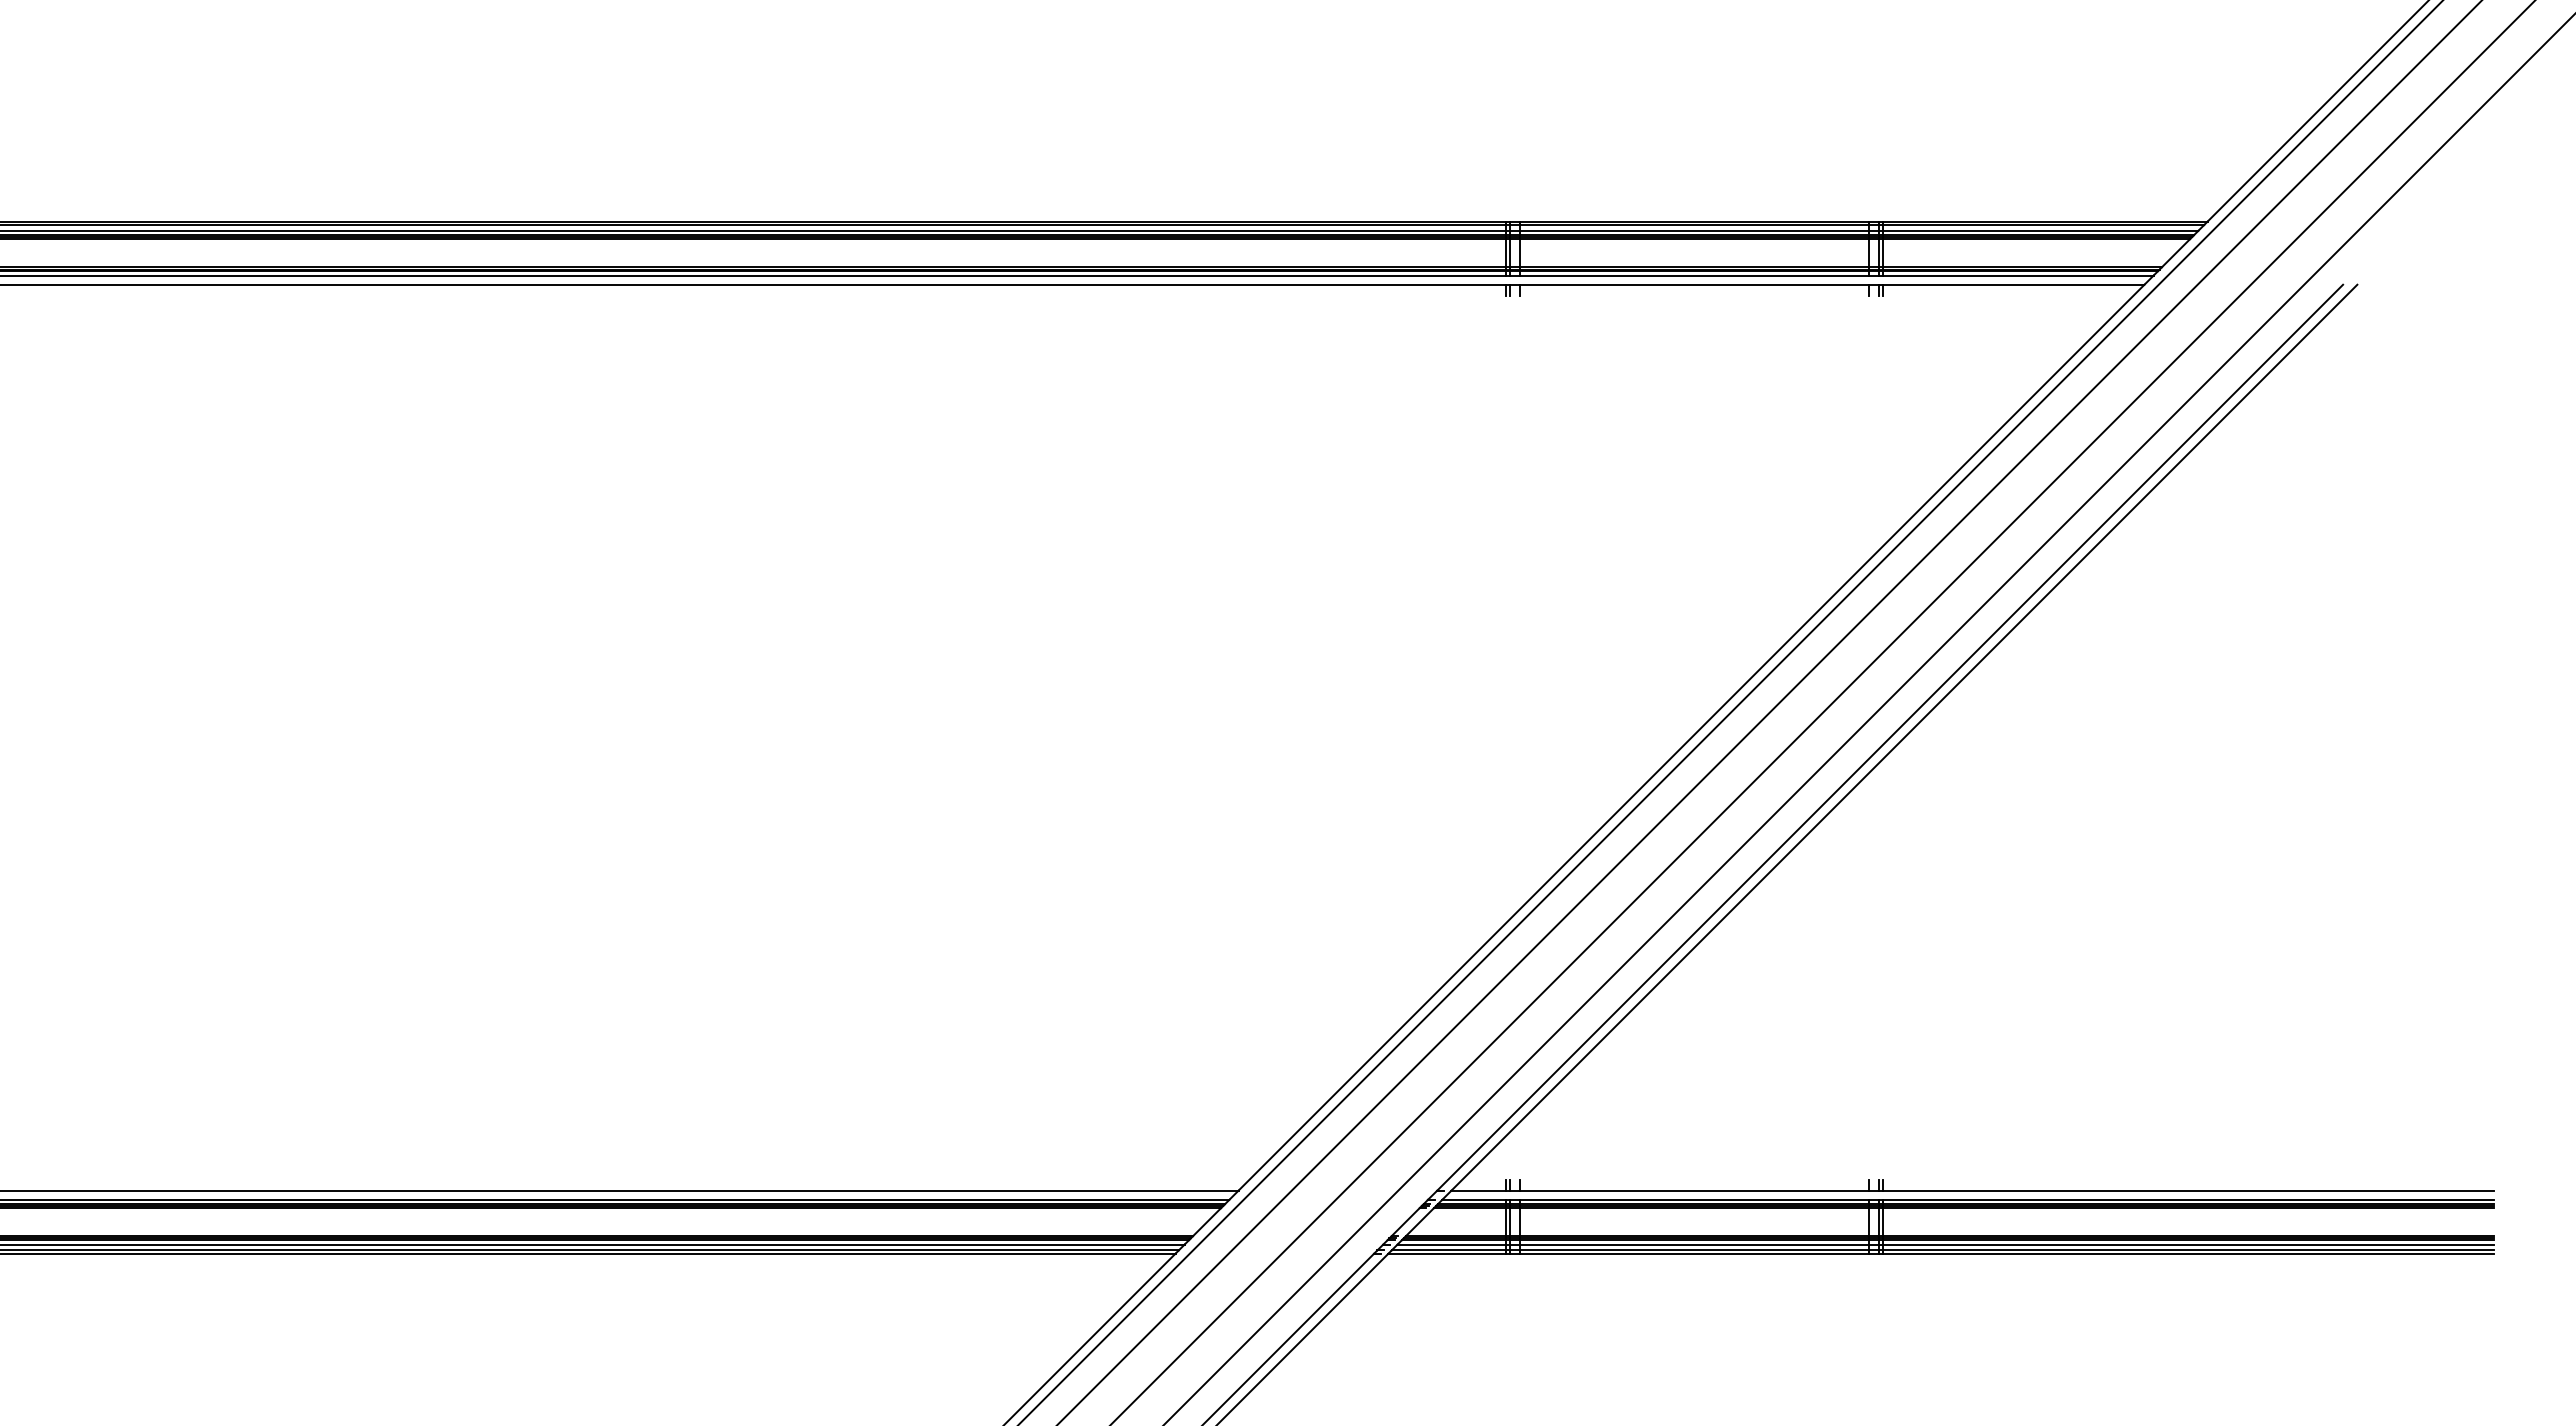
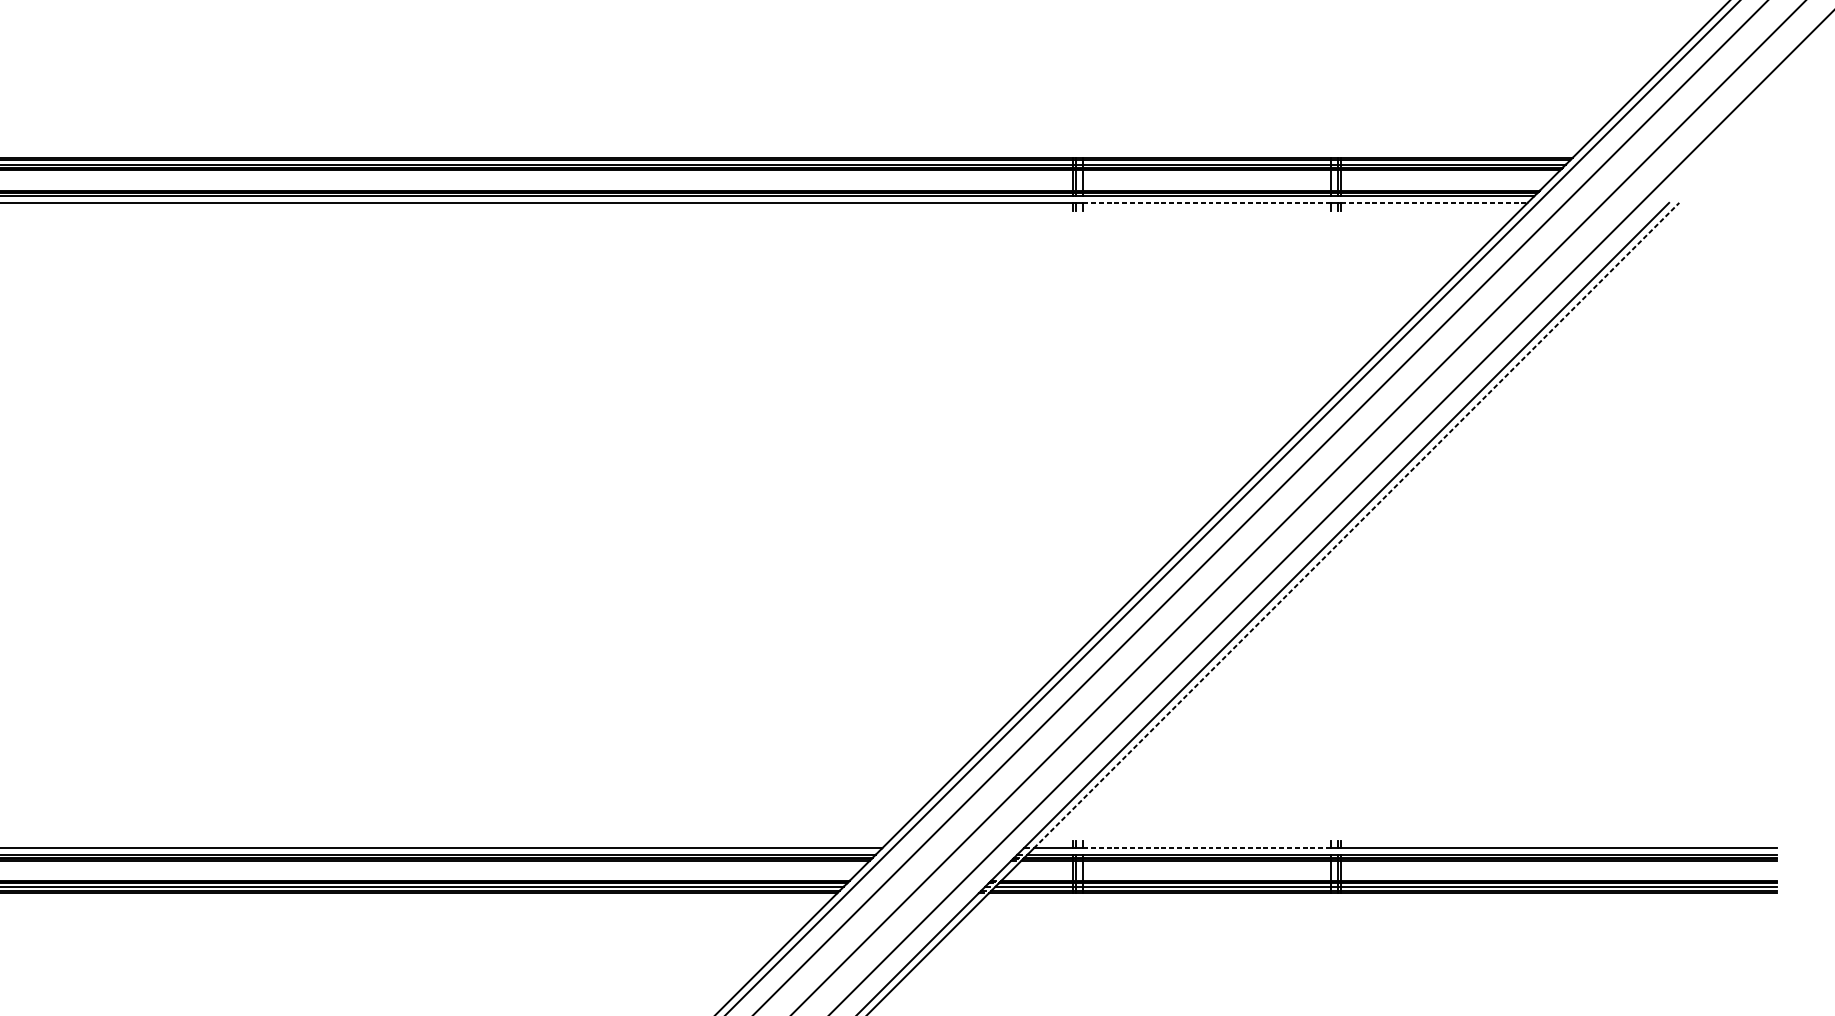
line: (1695, 284) -> (1207, 202), solid -> dashed
line: (2013, 284) -> (1434, 202), solid -> dashed
line: (1904, 737) -> (1356, 525), solid -> dashed
line: (1695, 1190) -> (1207, 848), solid -> dashed

